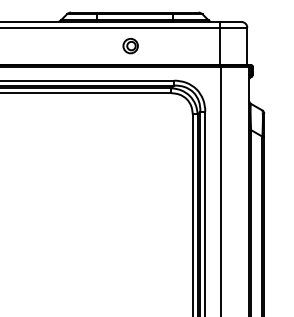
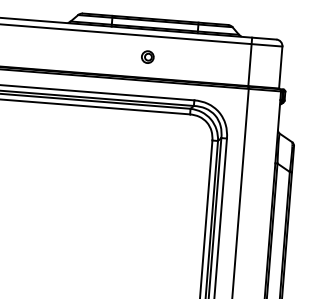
part: (130, 46) -> (147, 57), size x0.71

